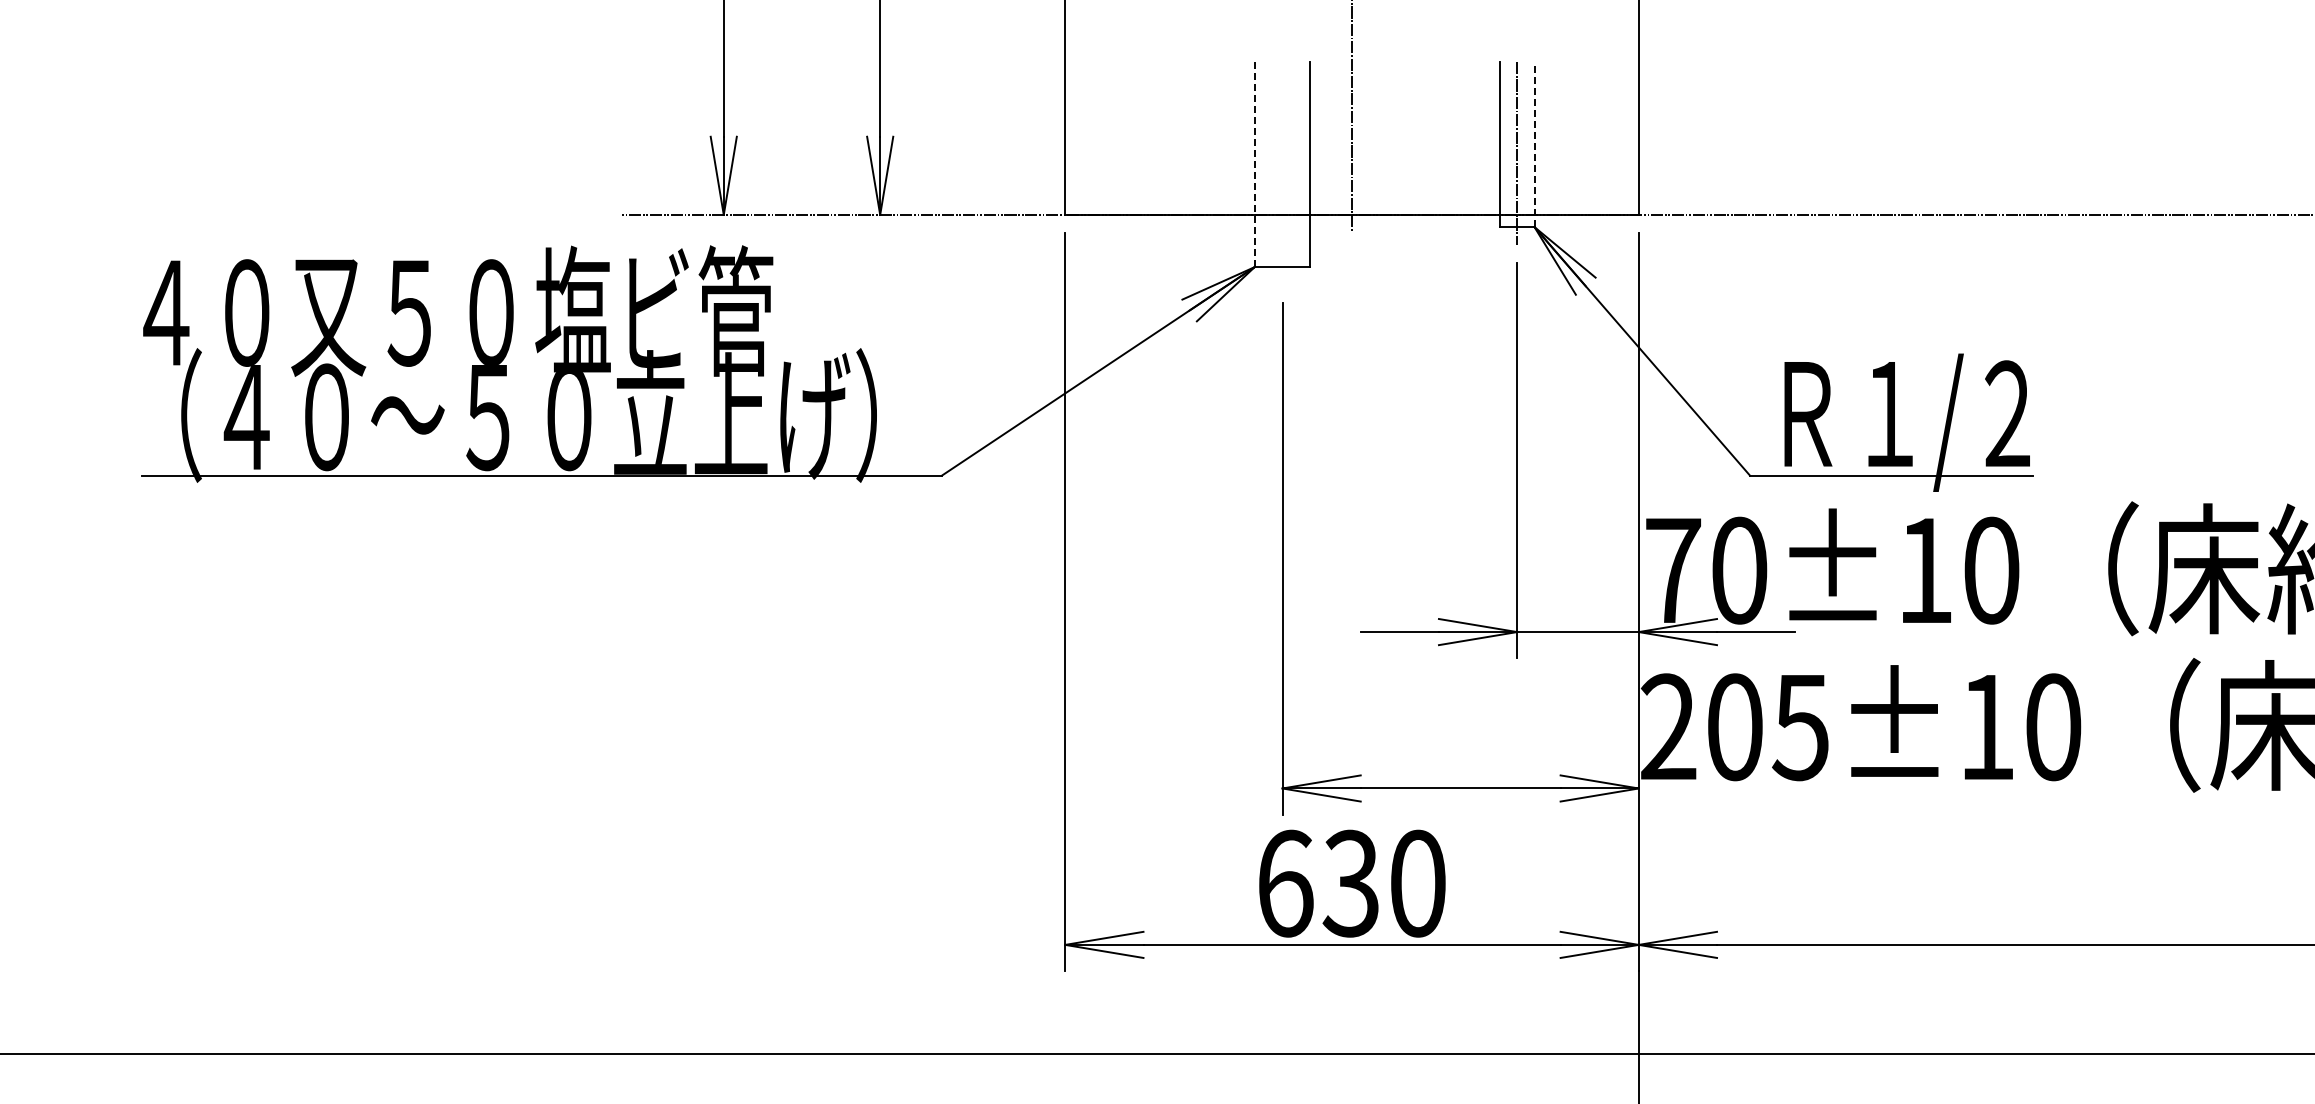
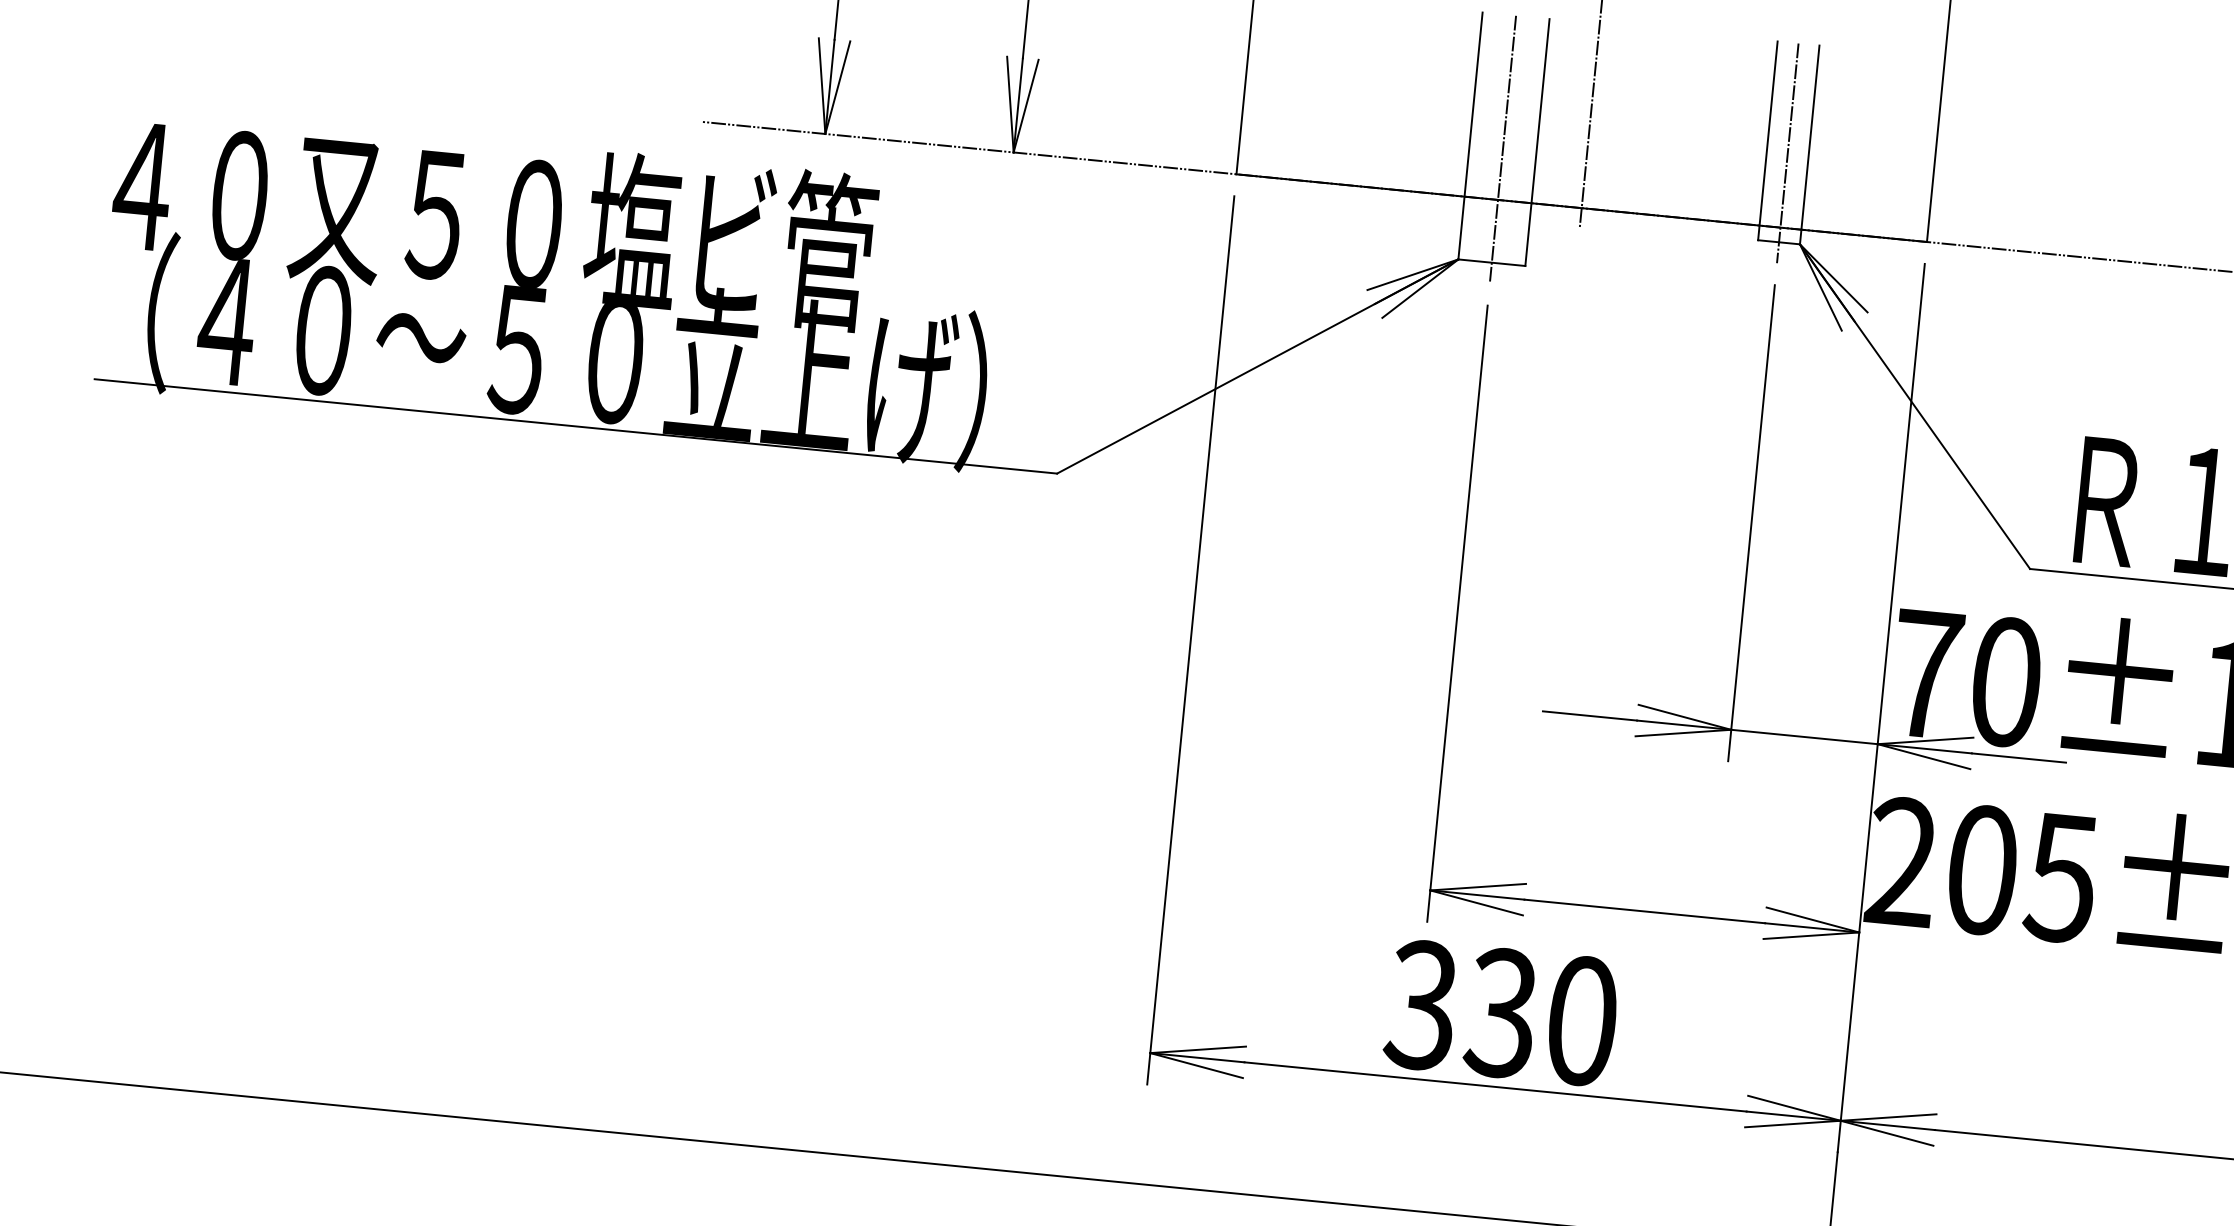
line: (1534, 144) -> (1809, 144), dashed -> solid
line: (1254, 164) -> (1470, 135), dashed -> solid
line: (1282, 173) -> (1502, 150), added
text: (1284, 883) -> (1421, 1005), 630 -> 330

